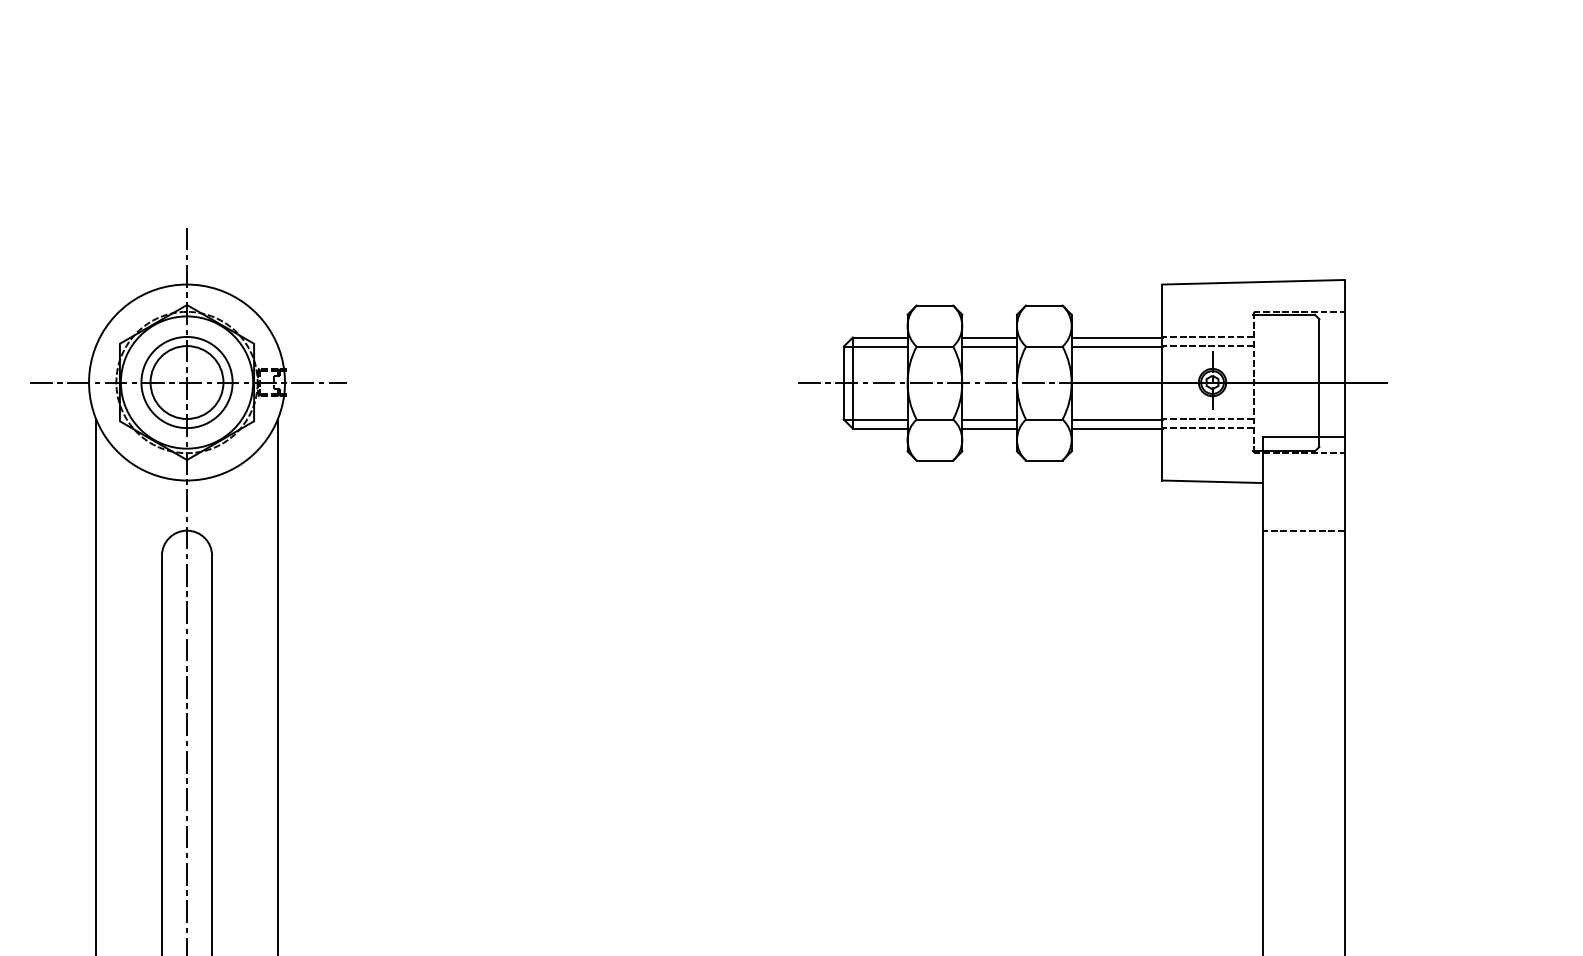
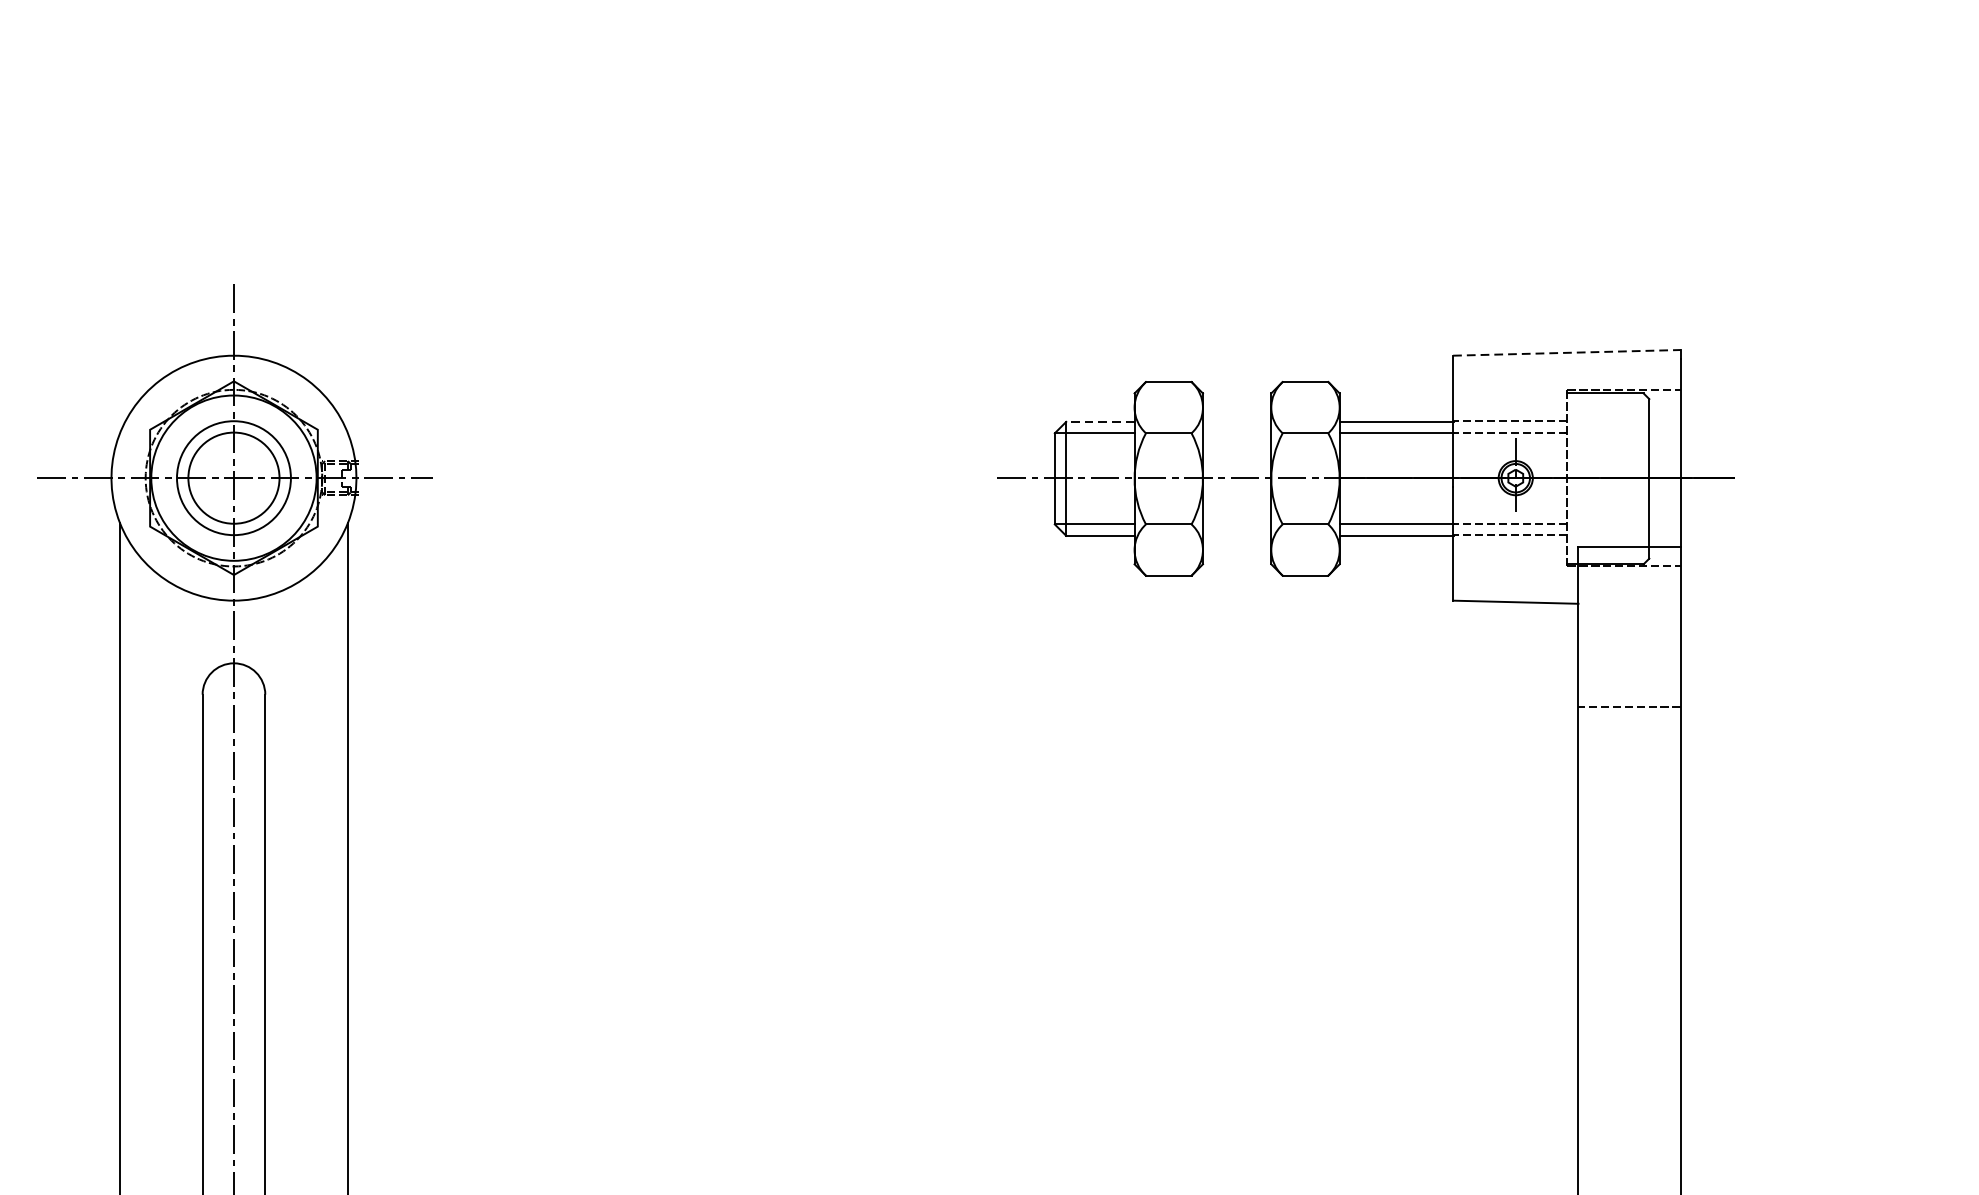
line: (1254, 282) -> (1568, 353), solid -> dashed
line: (879, 337) -> (1099, 421), solid -> dashed
line: (989, 337) -> (1236, 421), removed
line: (989, 346) -> (1236, 433), removed
line: (989, 419) -> (1236, 524), removed
line: (989, 428) -> (1236, 535), removed
line: (1303, 530) -> (1629, 706), moved

